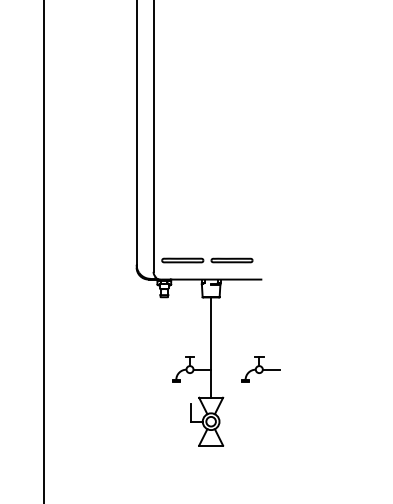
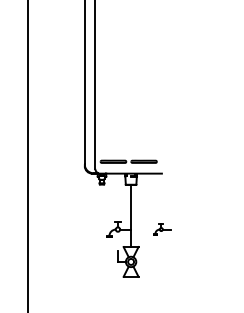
part: (260, 369) -> (161, 229), size x0.7

